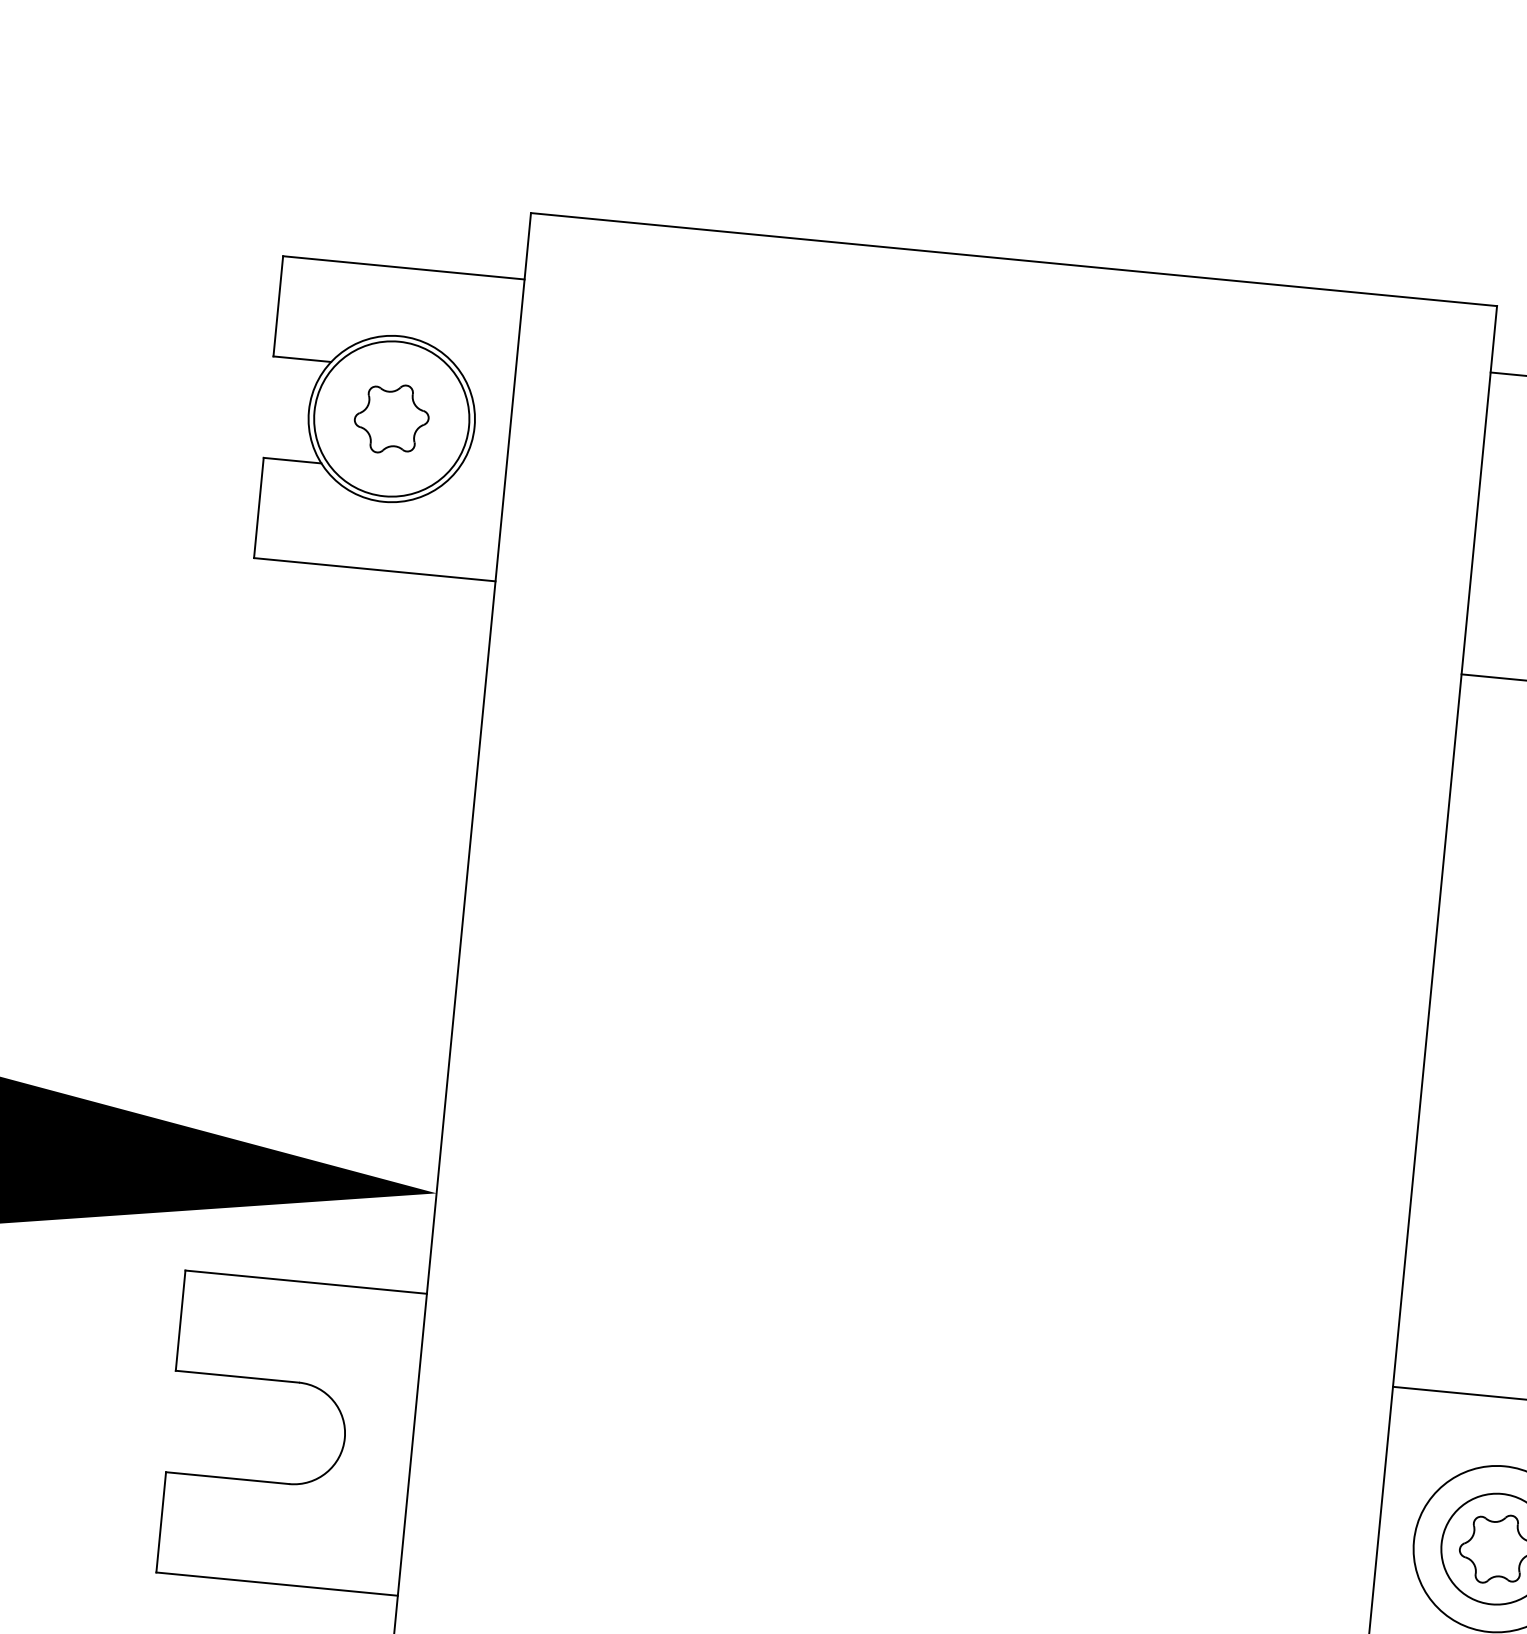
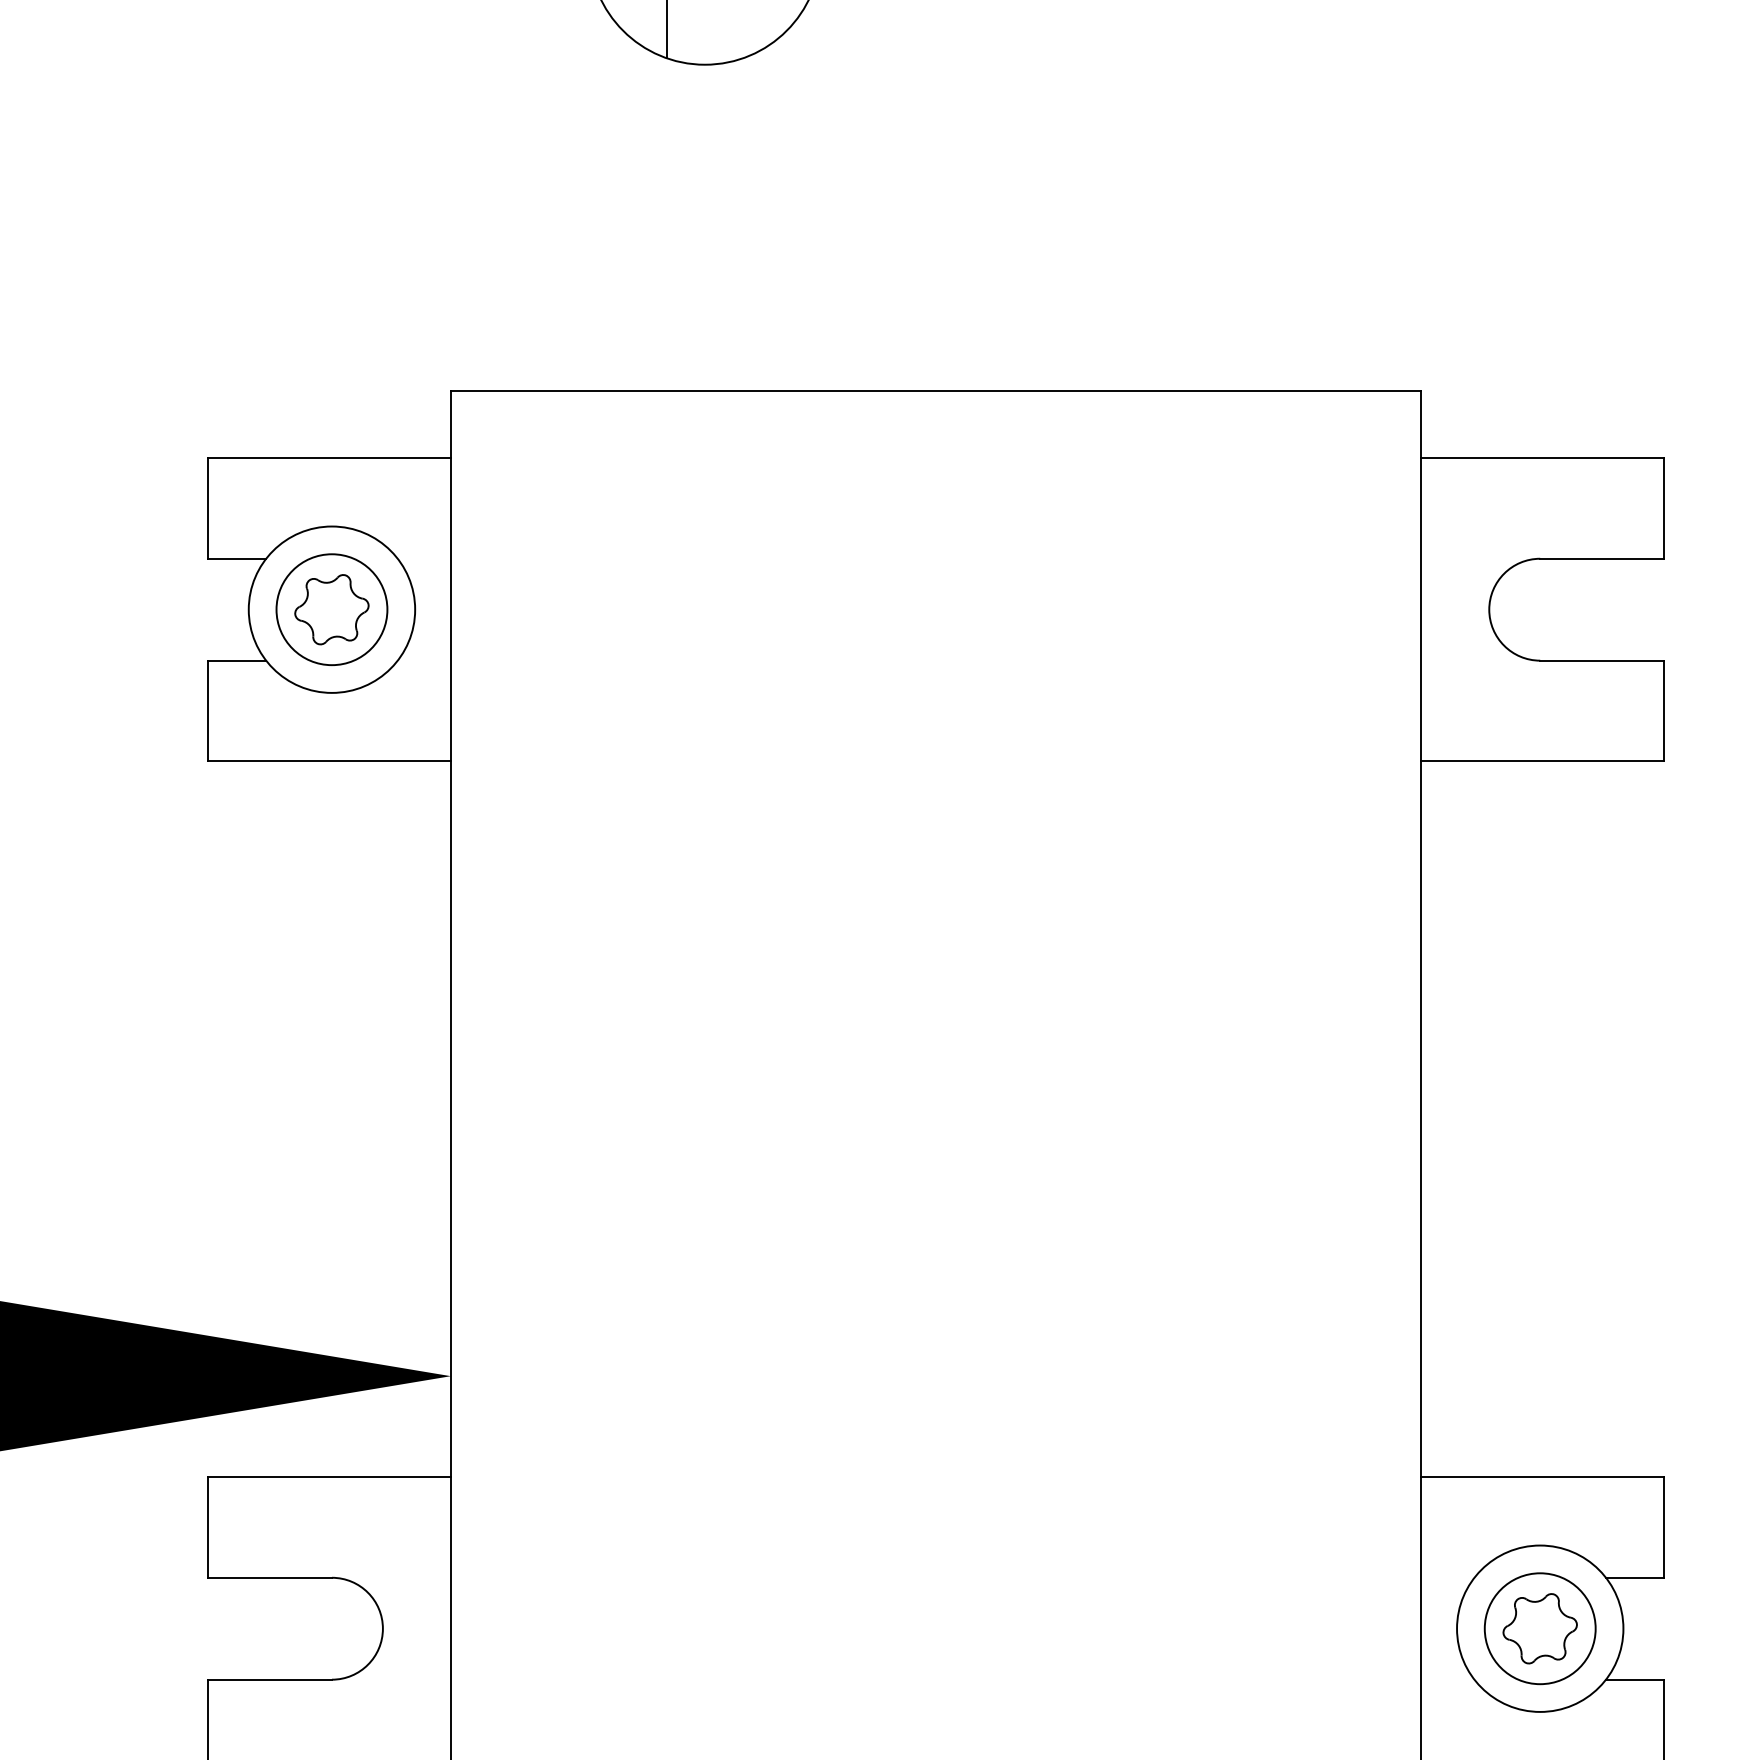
circle: (391, 418) -> (331, 609), size x0.71

